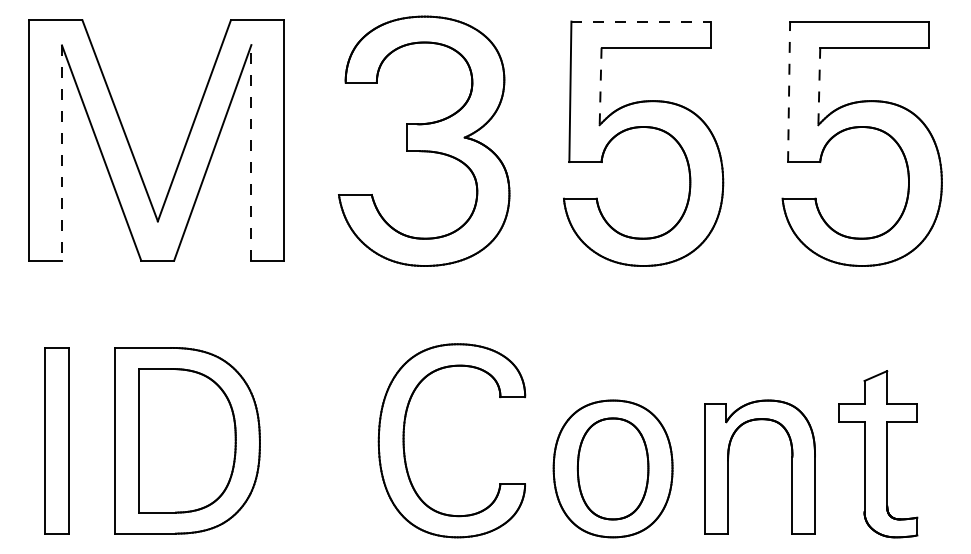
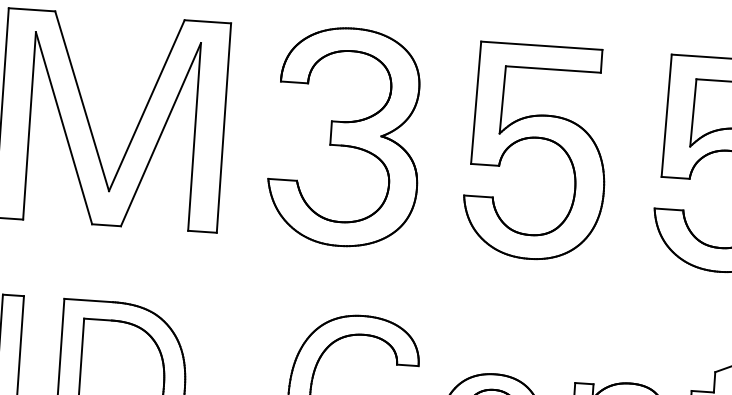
line: (641, 21) -> (542, 45), dashed -> solid
line: (600, 86) -> (502, 99), dashed -> solid
line: (819, 86) -> (693, 112), dashed -> solid
line: (789, 91) -> (667, 115), dashed -> solid
line: (62, 152) -> (30, 125), dashed -> solid
line: (251, 152) -> (194, 136), dashed -> solid

